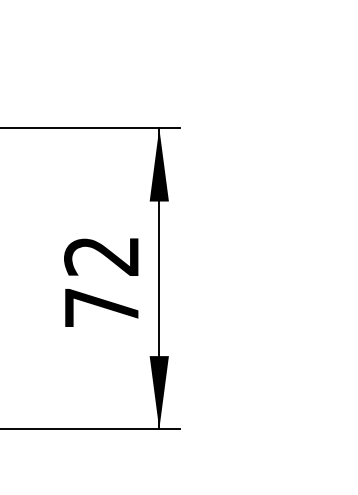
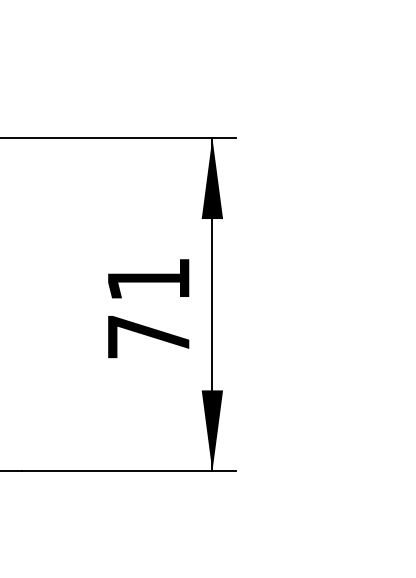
text: (100, 256) -> (147, 280), 72 -> 71

